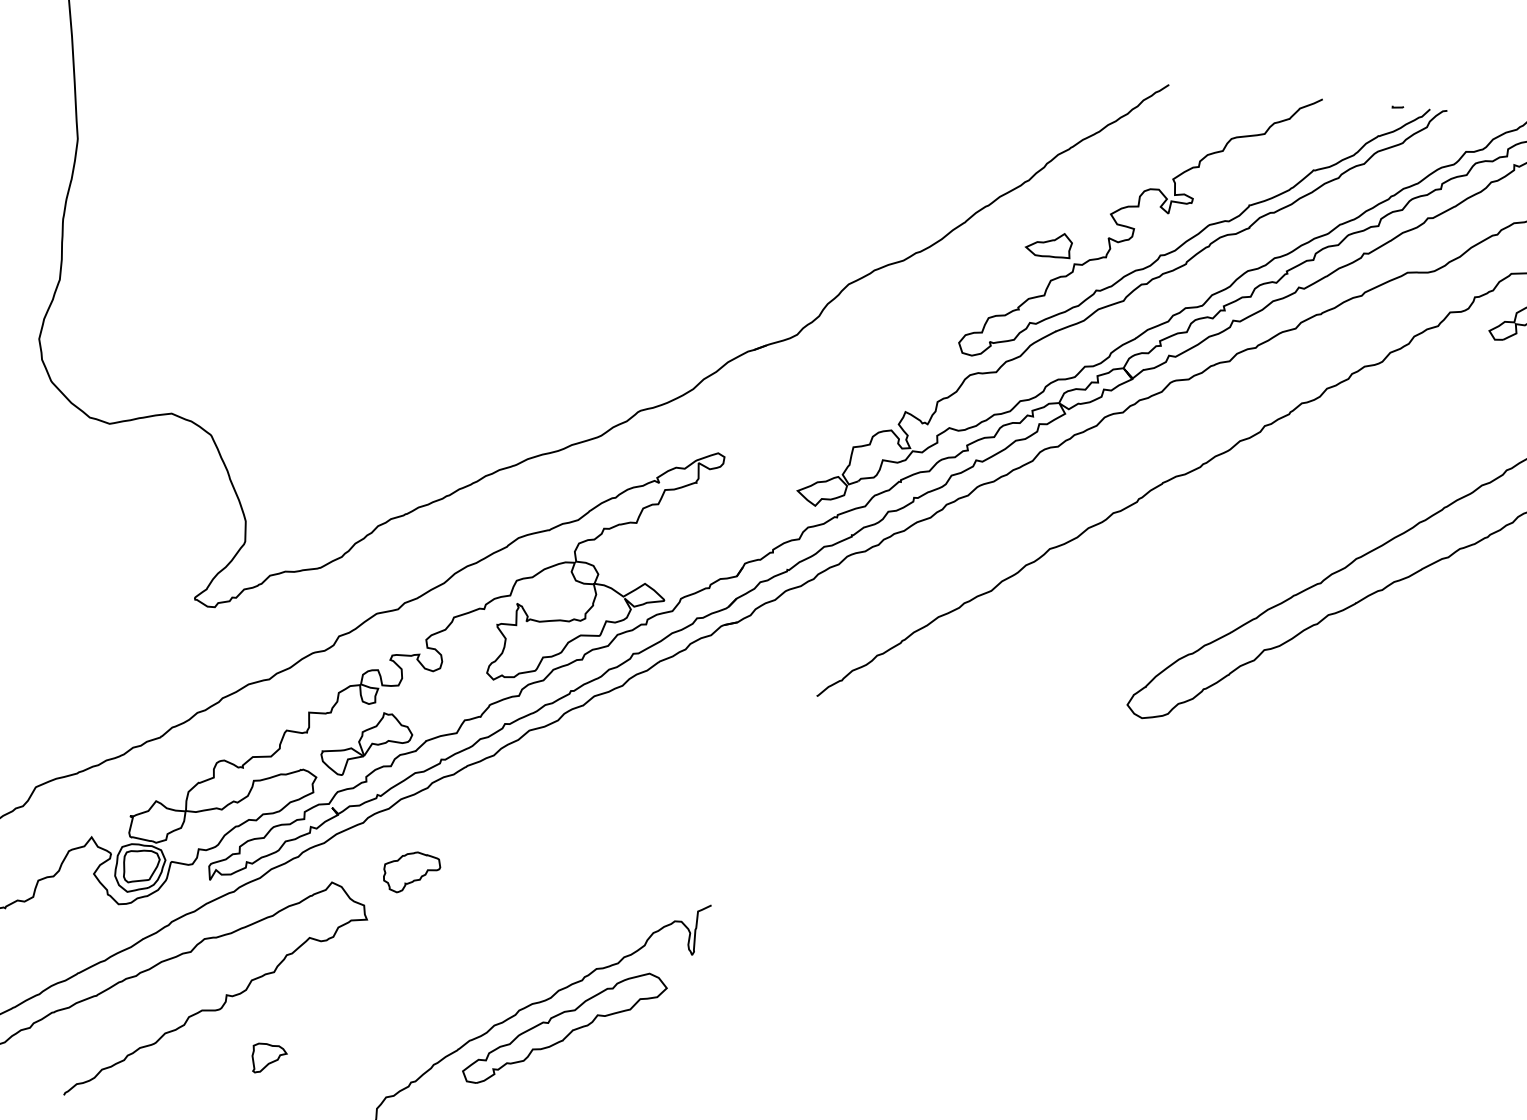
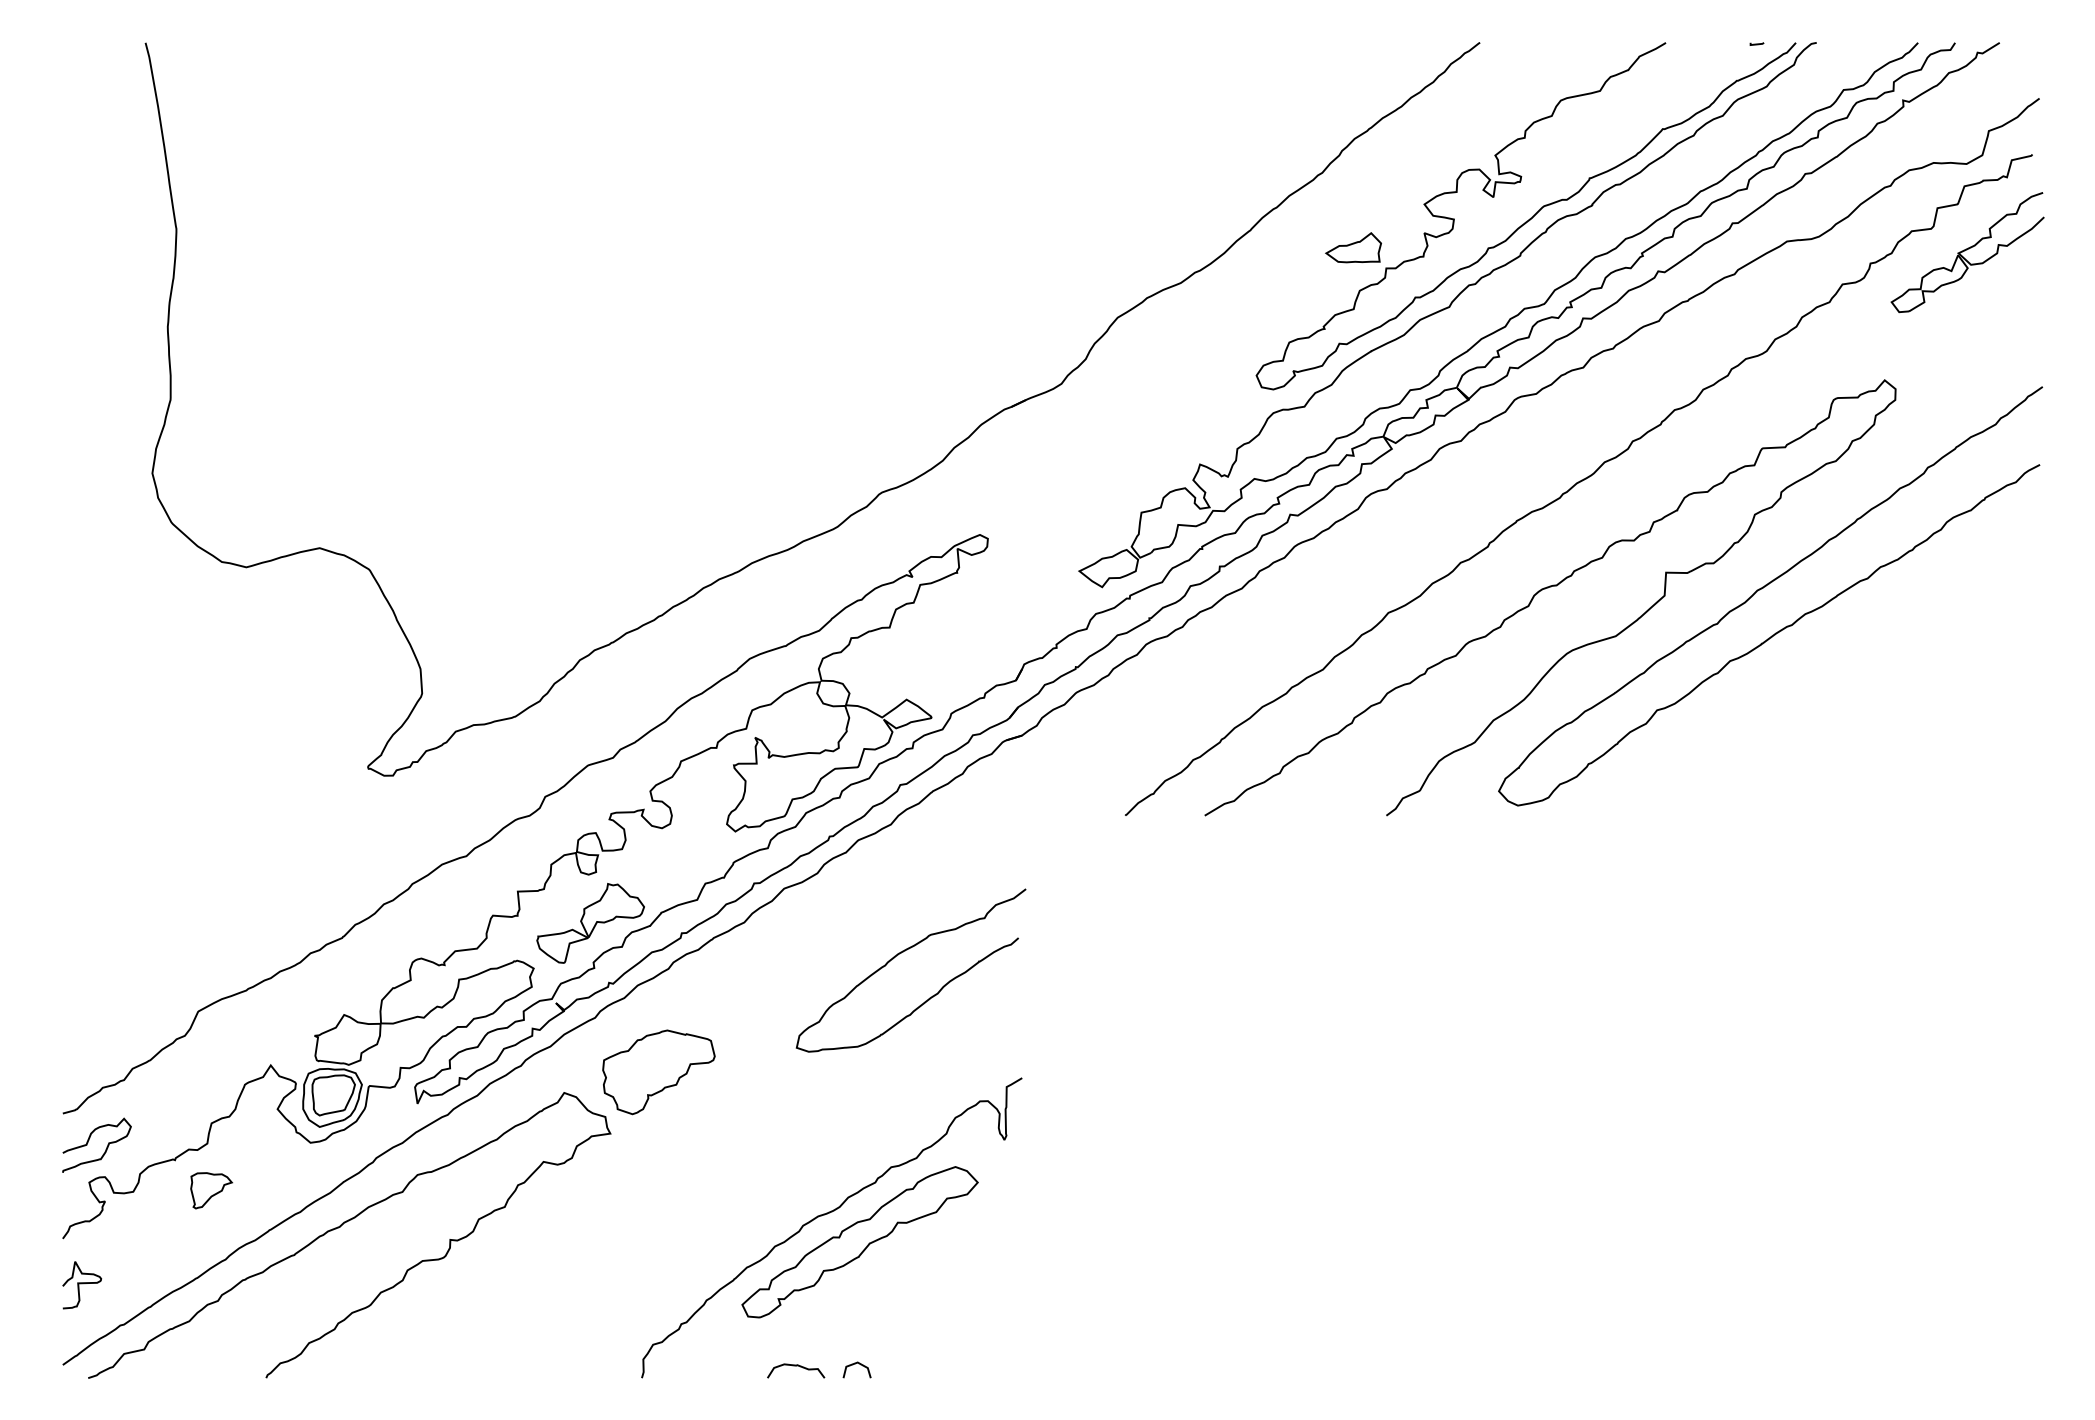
curve: (1183, 541) -> (1548, 588), added
curve: (618, 794) -> (898, 955), added
part: (411, 872) -> (658, 1072), size x1.67
part: (269, 1058) -> (211, 1190), moved

